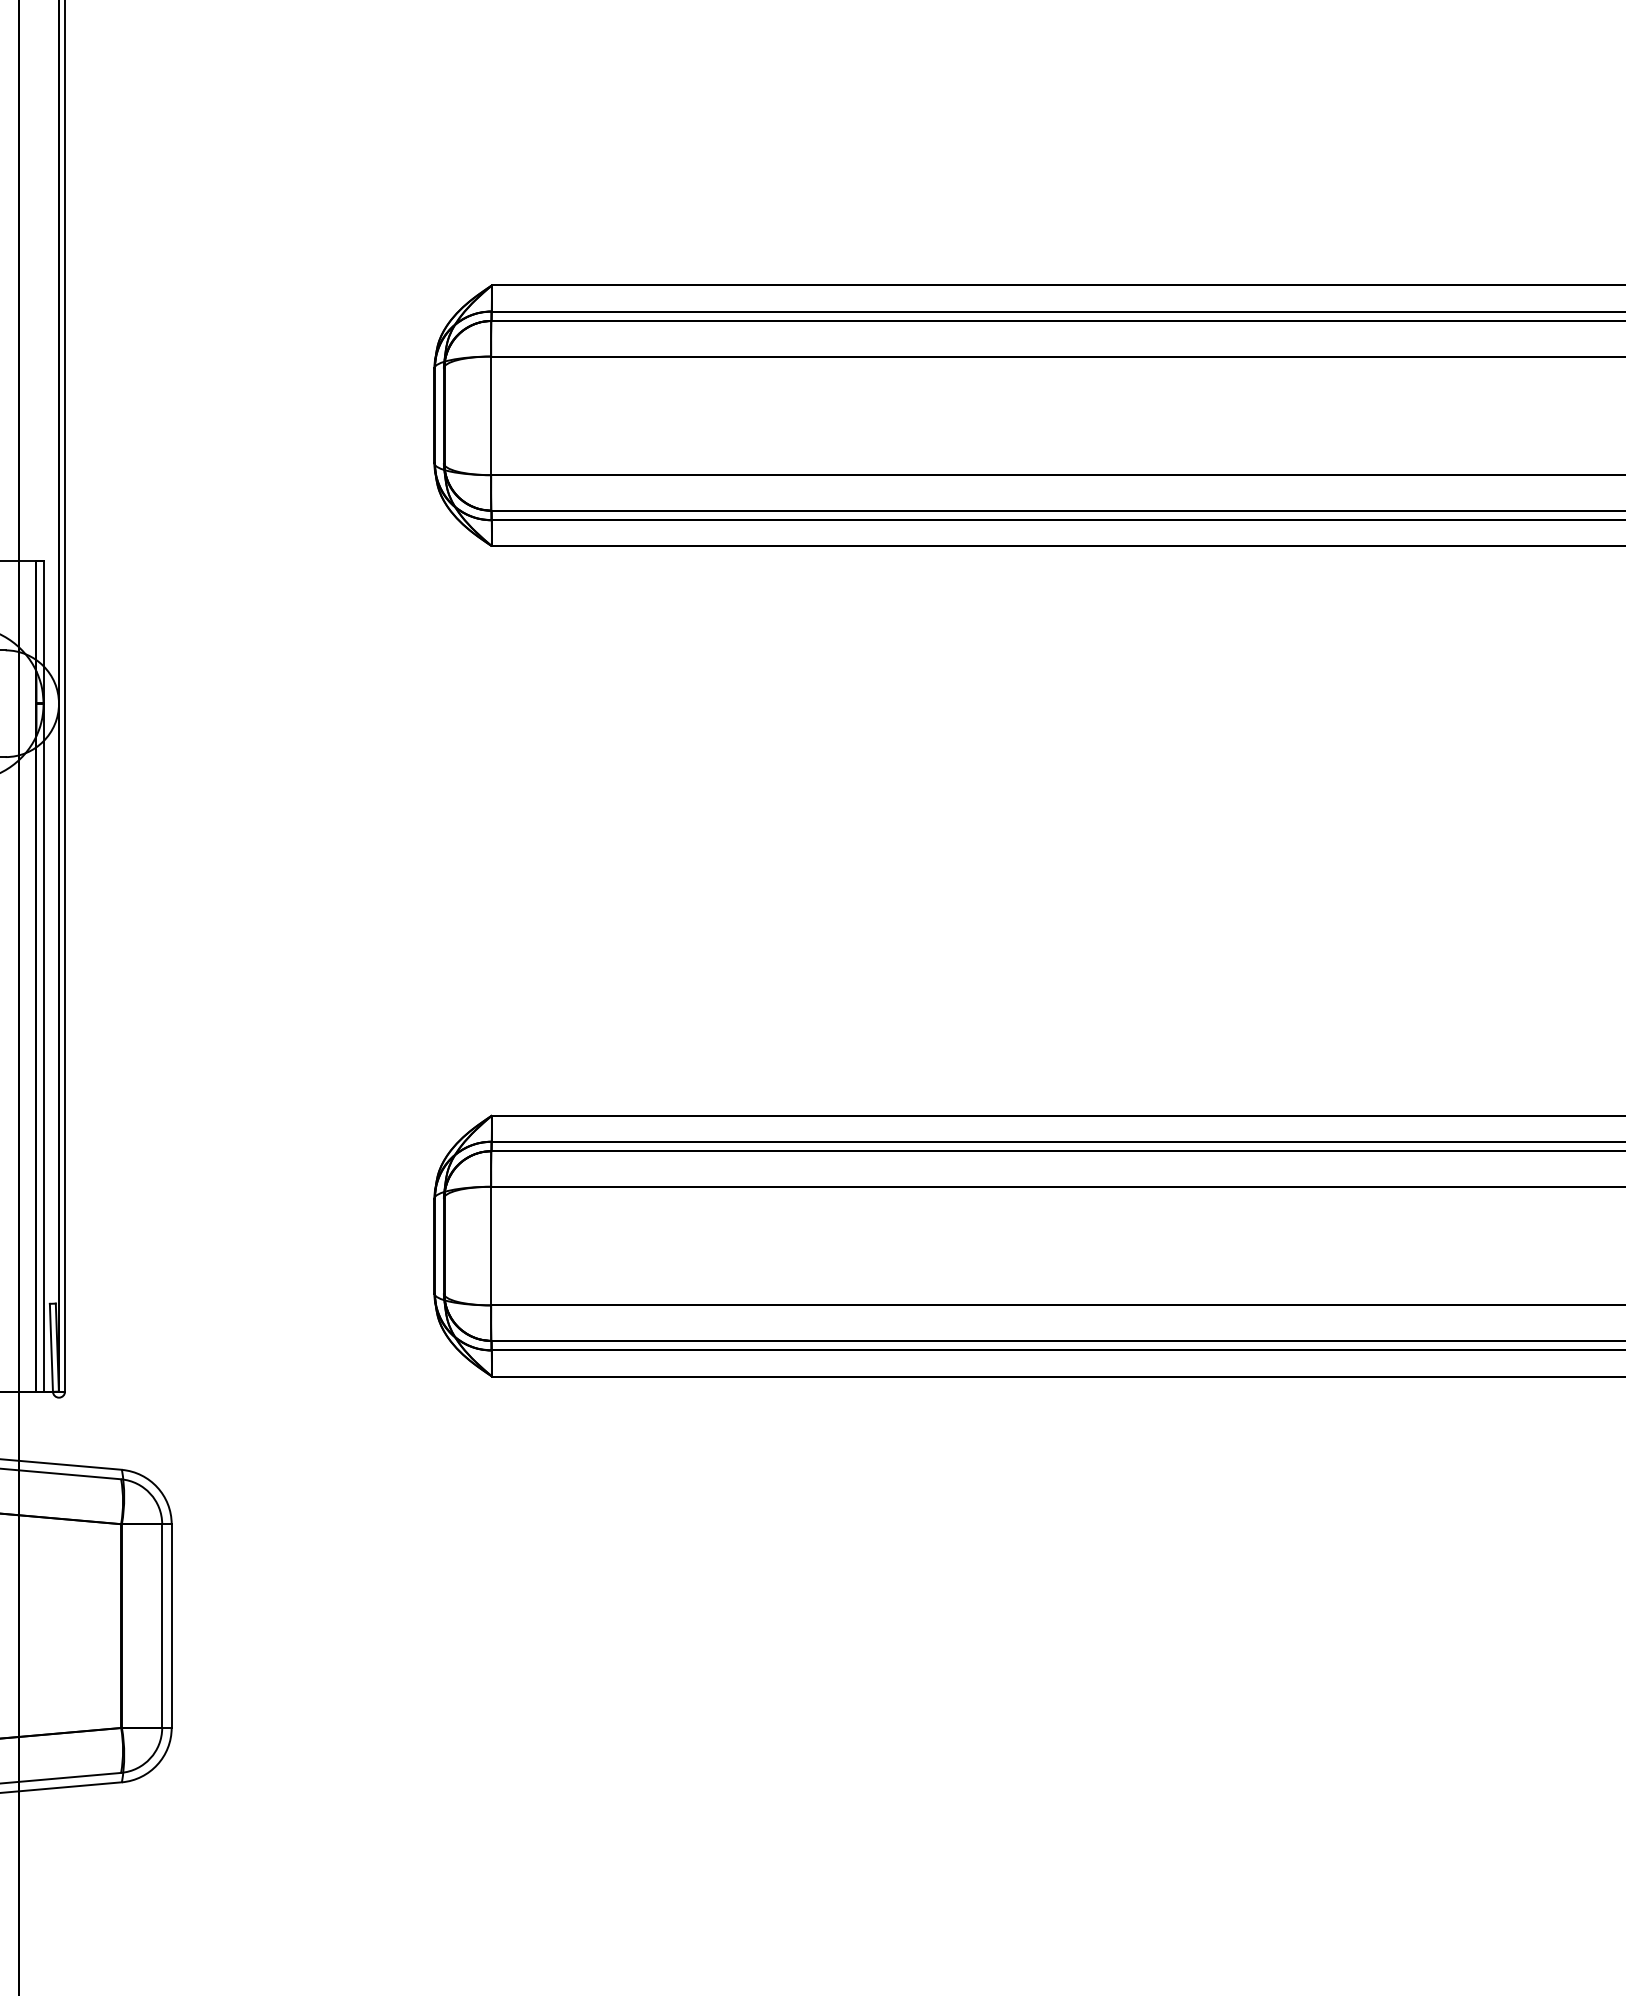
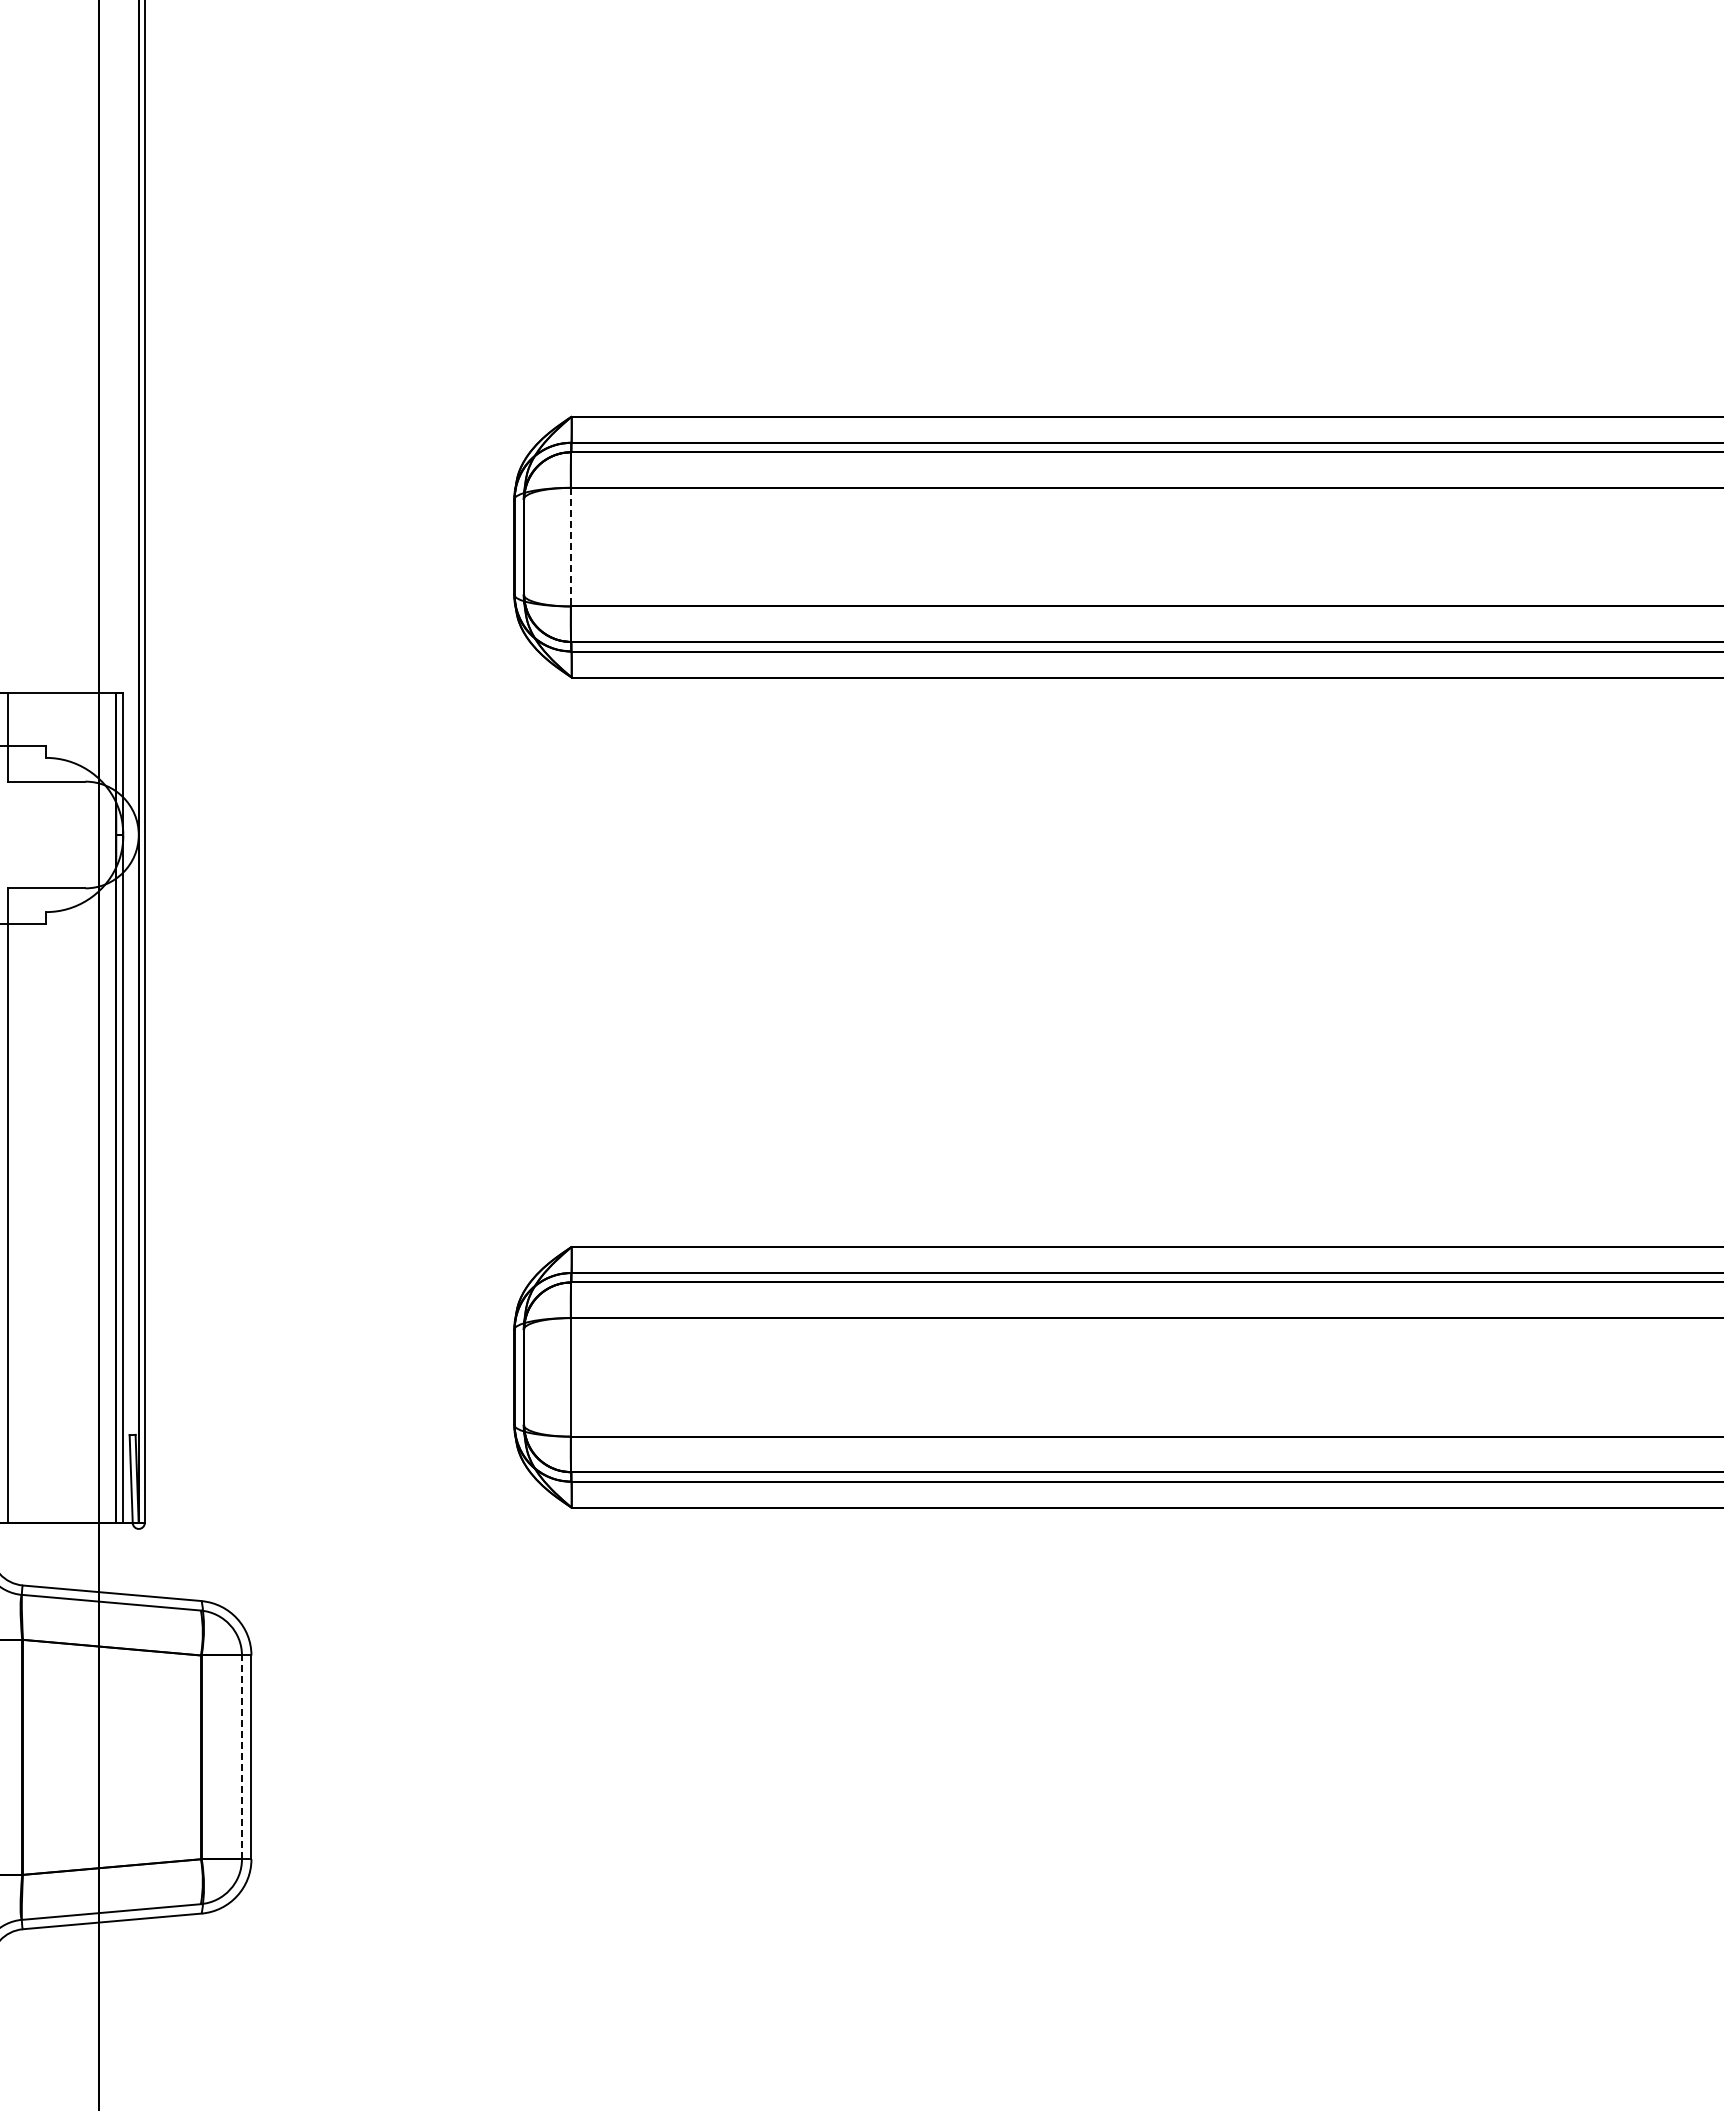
line: (490, 416) -> (570, 547), solid -> dashed
line: (161, 1626) -> (241, 1757), solid -> dashed

